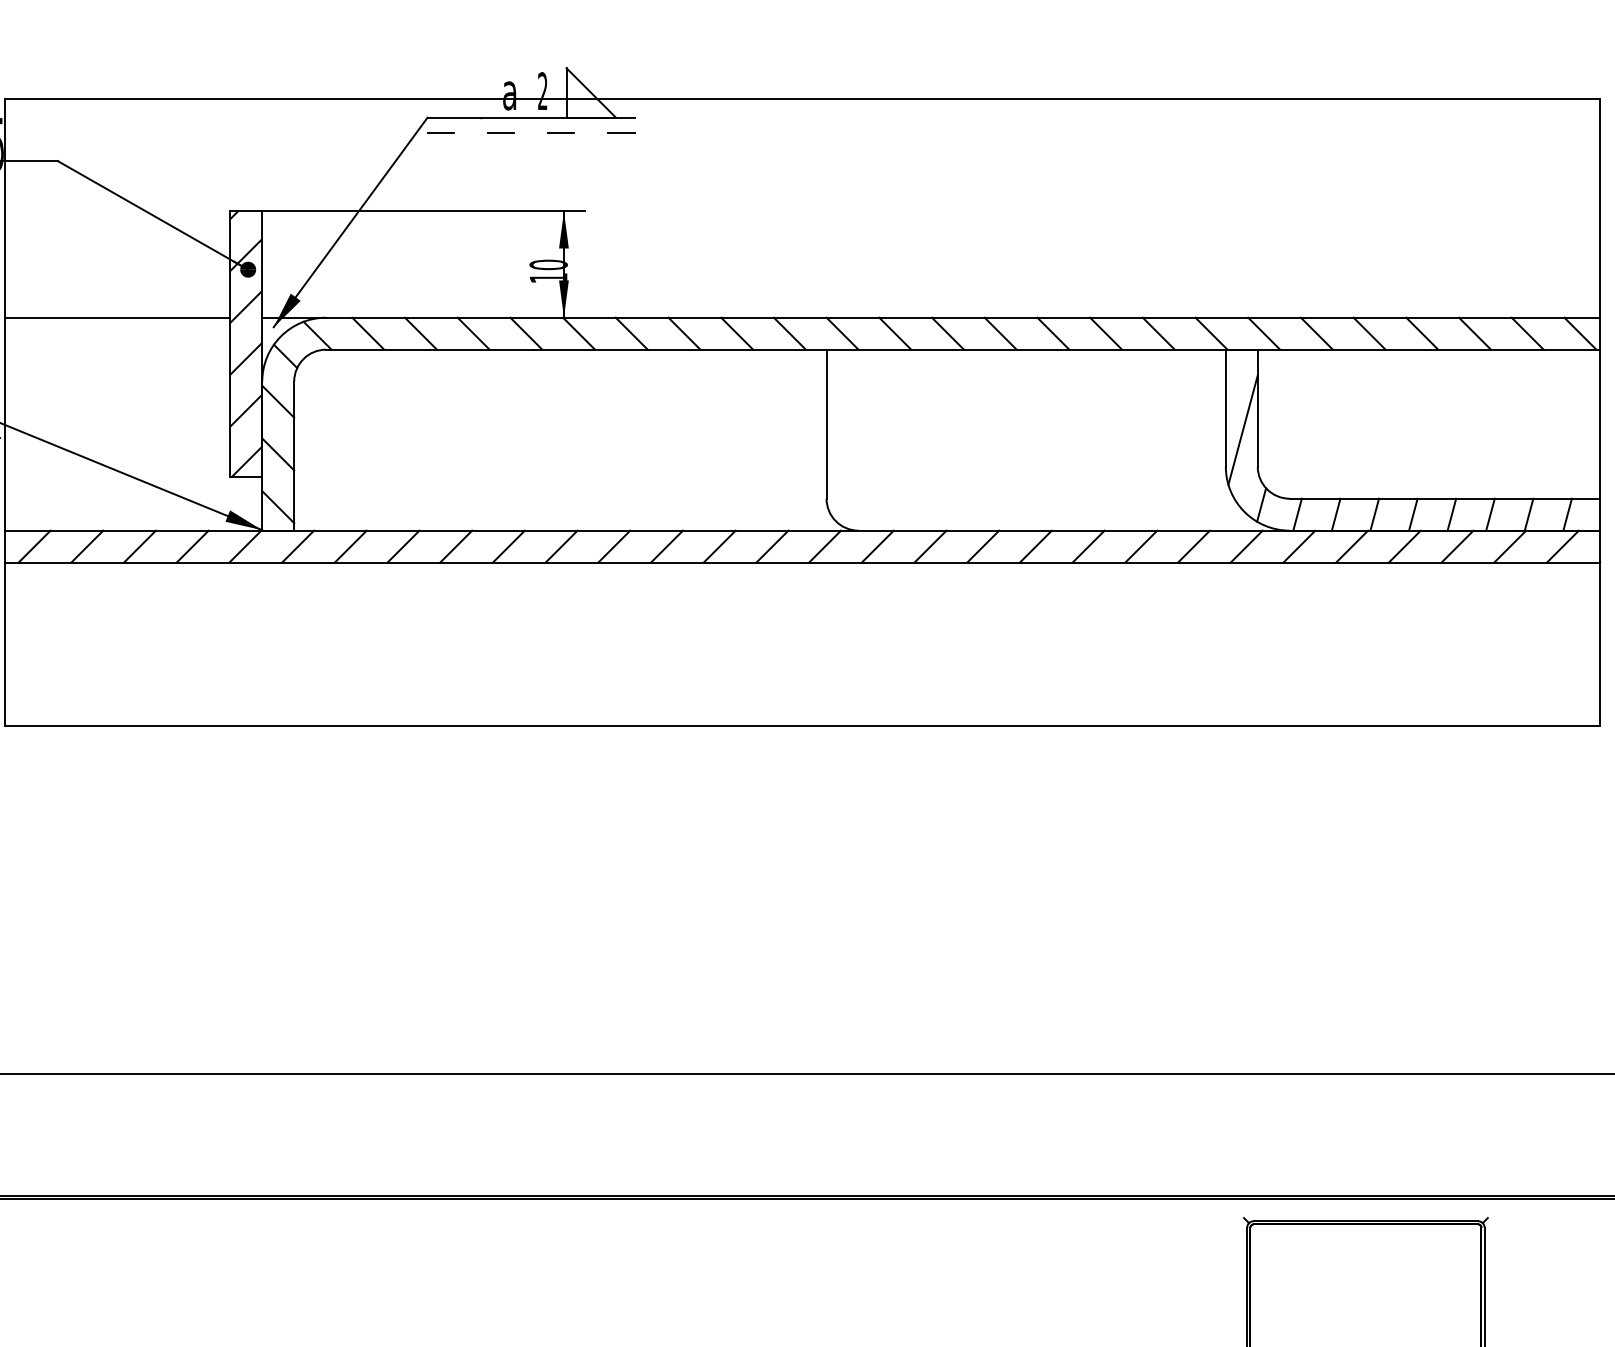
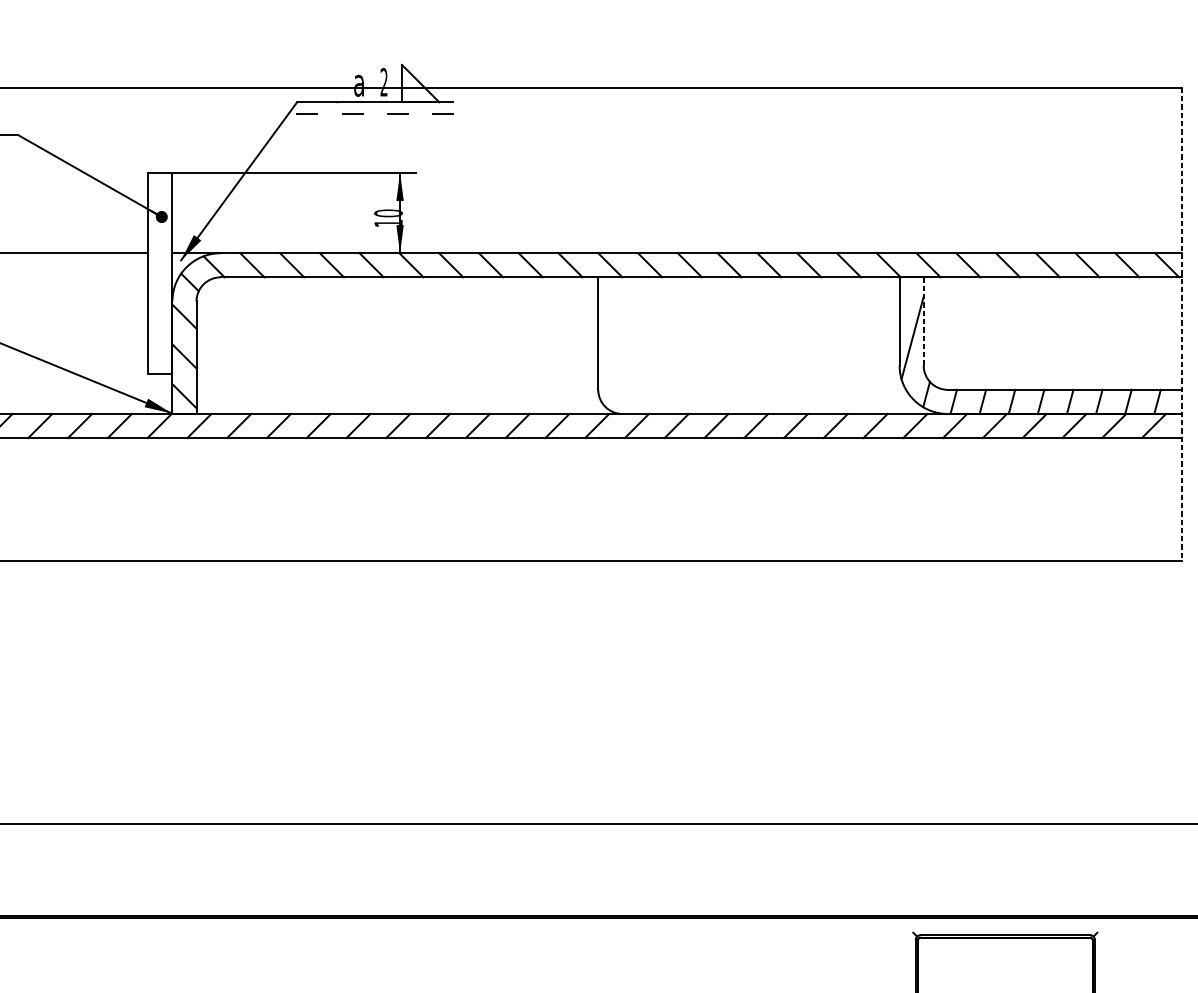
hatch: (246, 344) -> (160, 273), removed
line: (1257, 408) -> (923, 321), solid -> dashed
line: (1600, 412) -> (1182, 324), solid -> dashed

